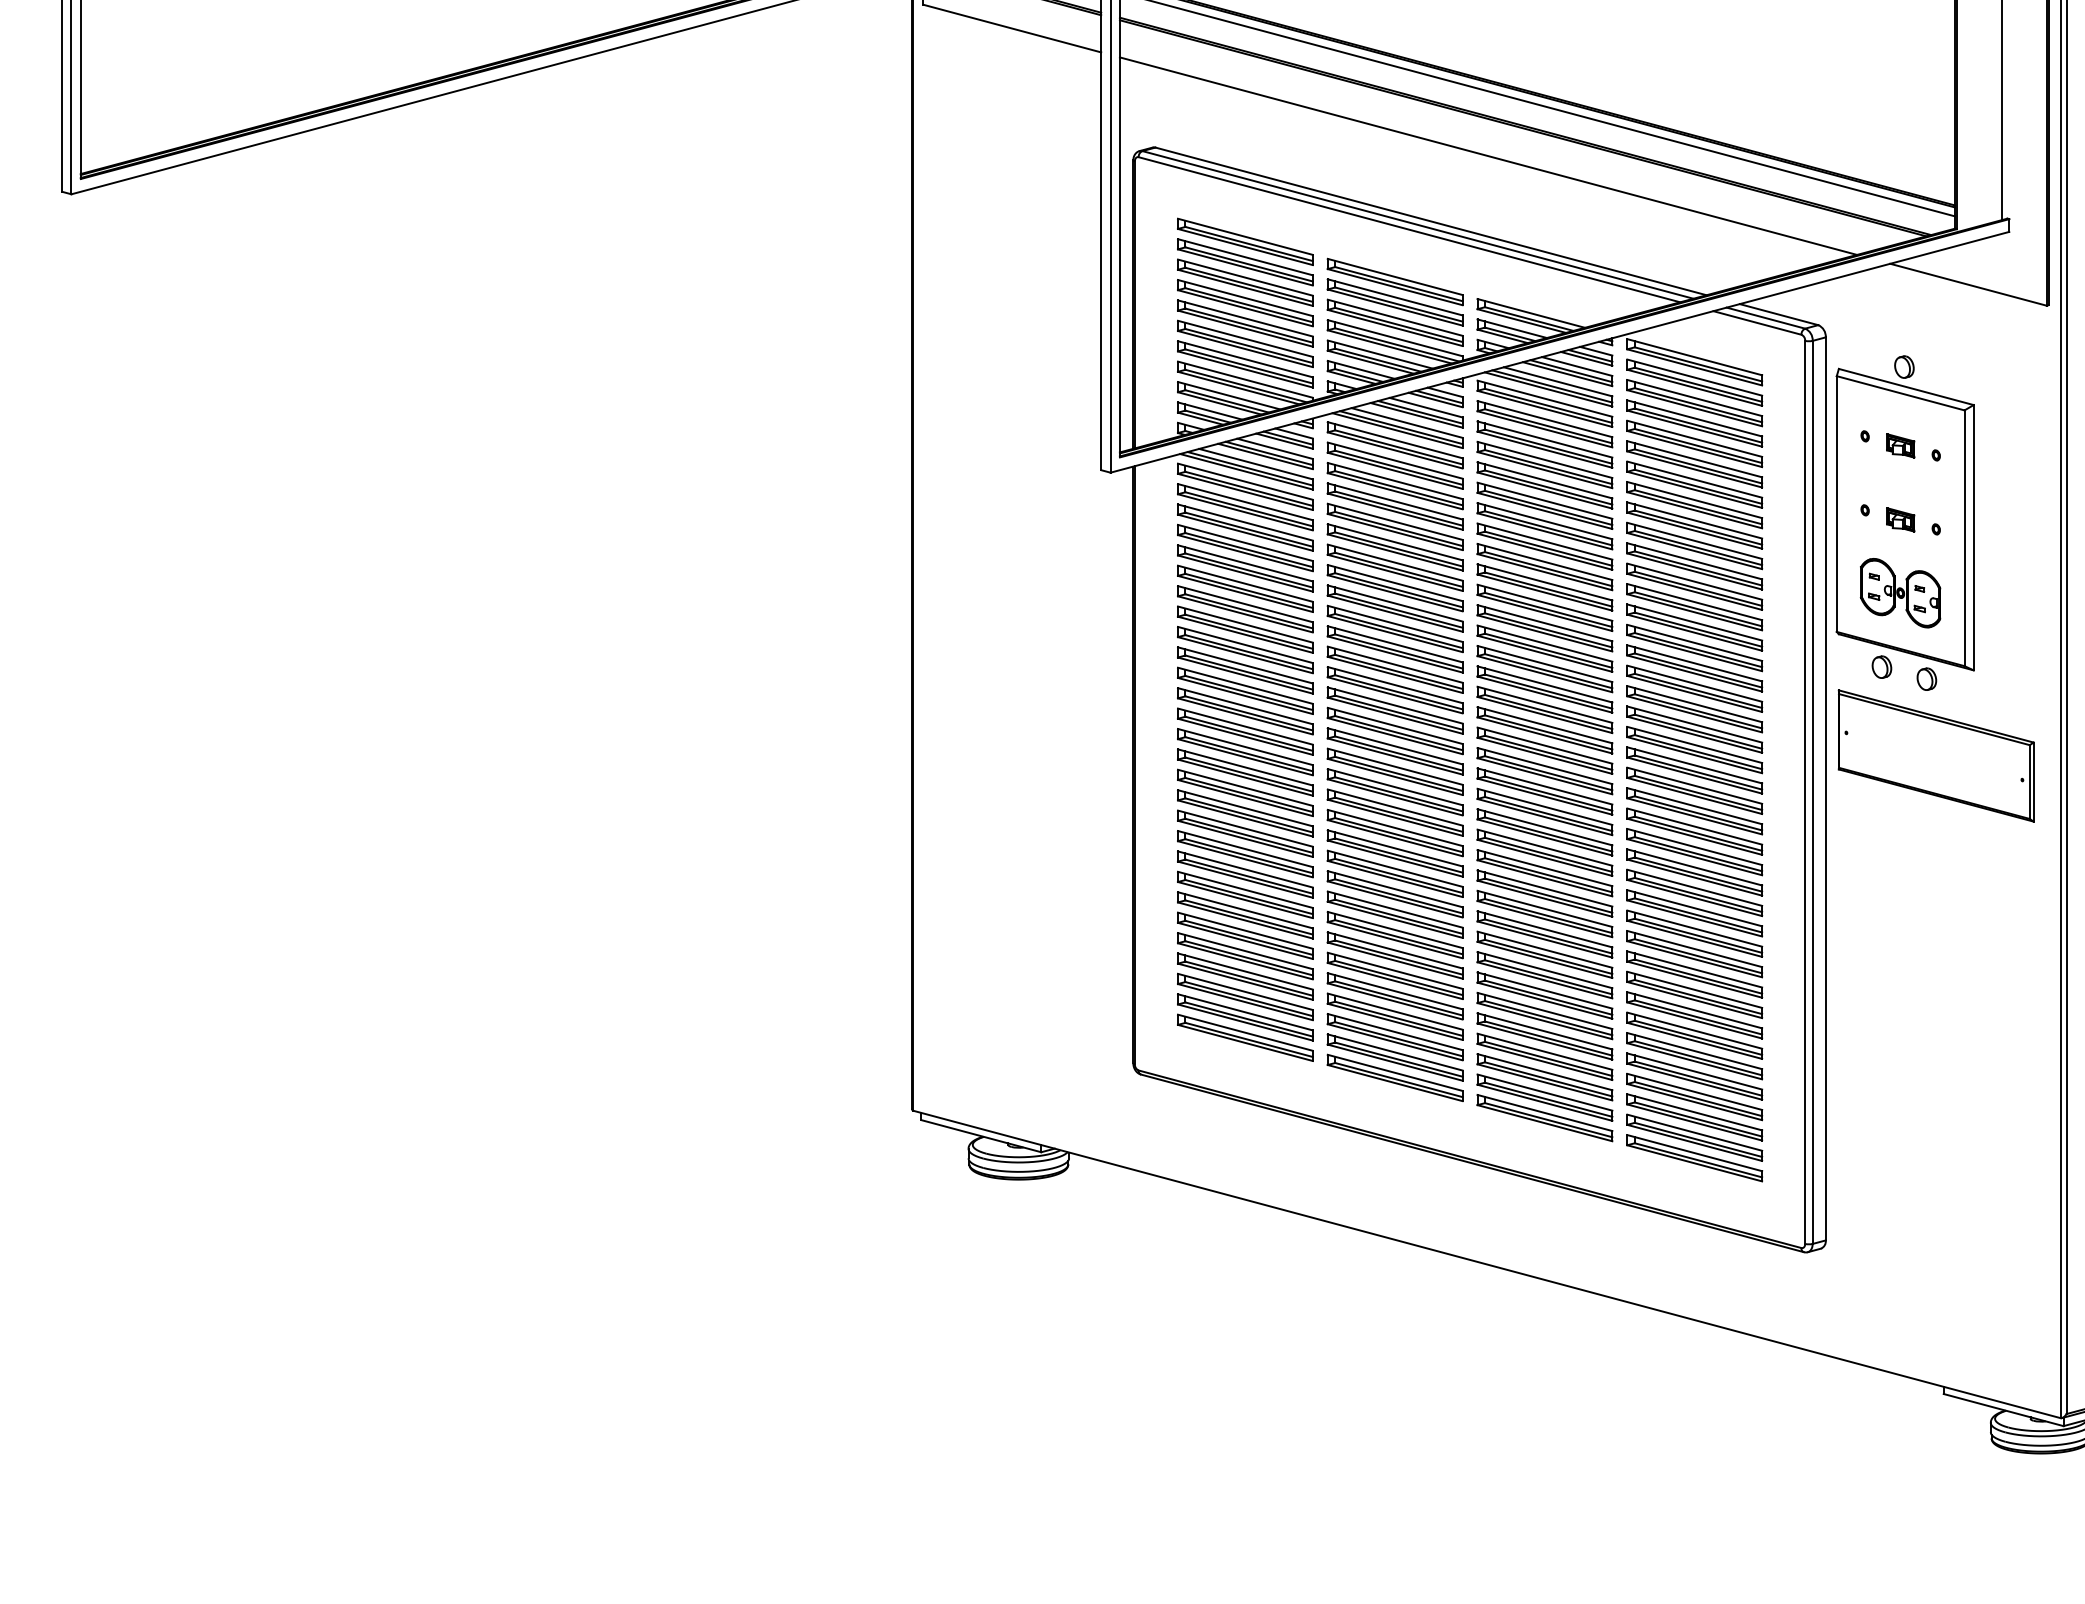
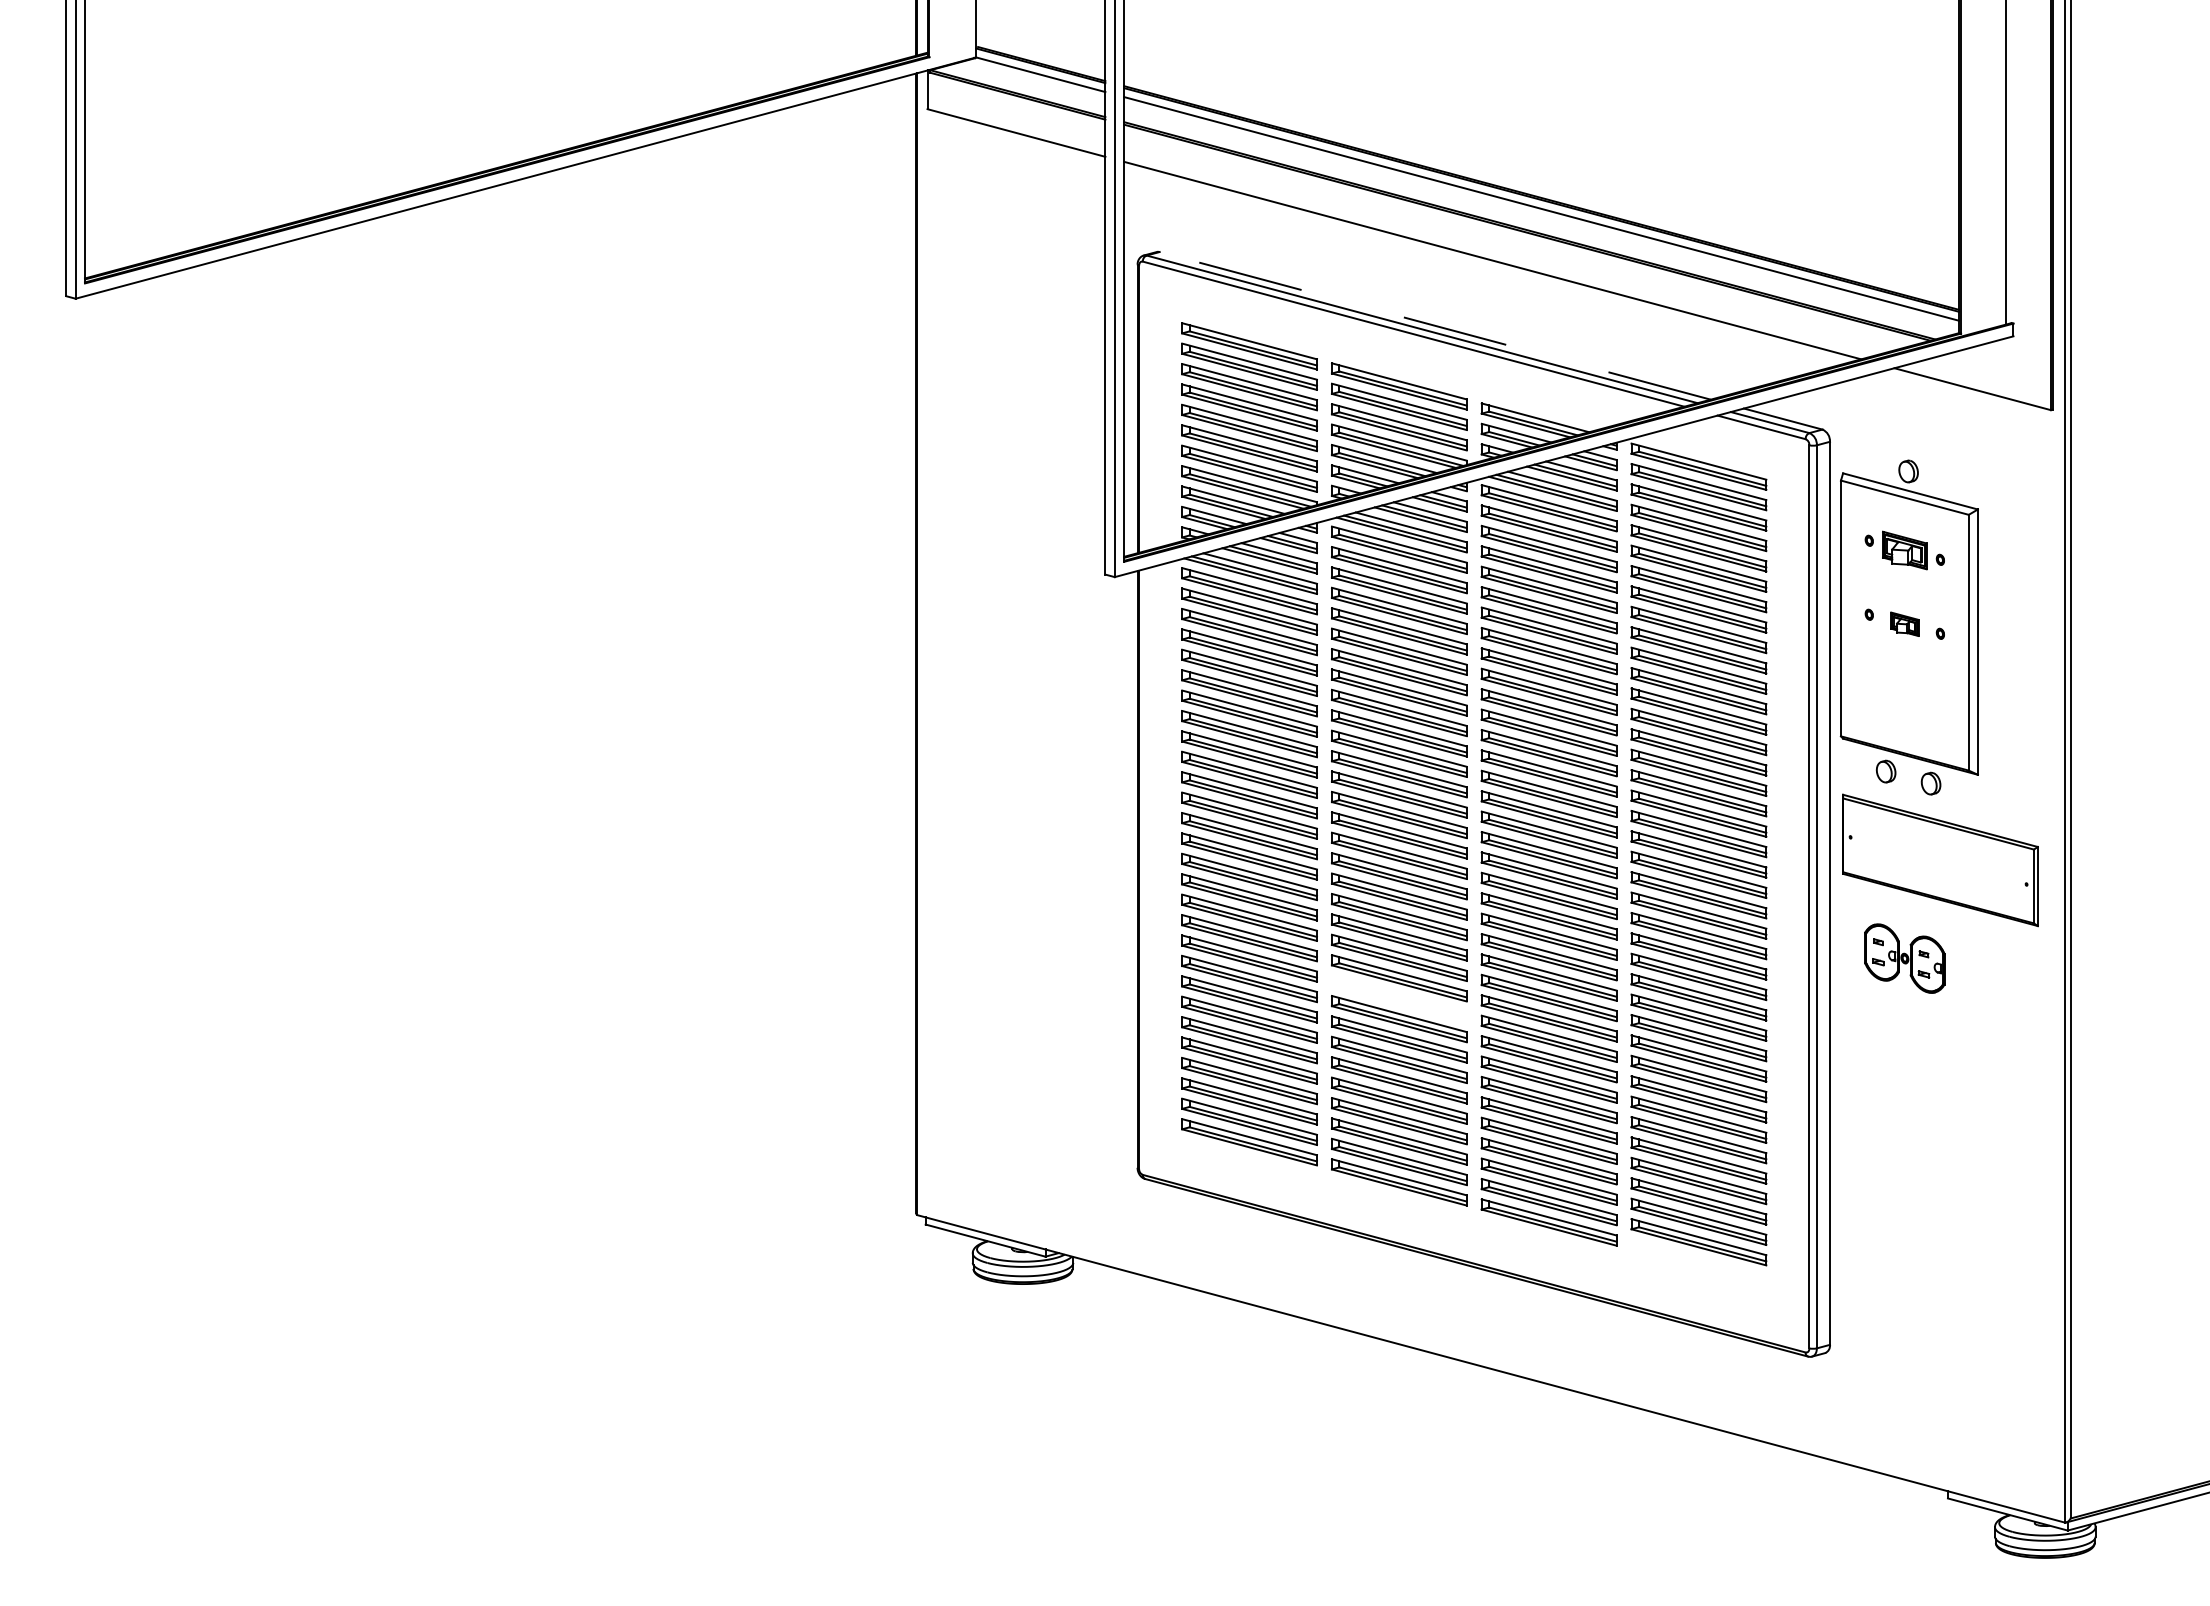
line: (1430, 221) -> (1434, 325), solid -> dashed
part: (1900, 445) -> (1904, 549), size x1.6
part: (1900, 593) -> (1904, 958), moved
part: (1395, 894) -> (1399, 998), removed
part: (1694, 1158) -> (1698, 1262), removed

